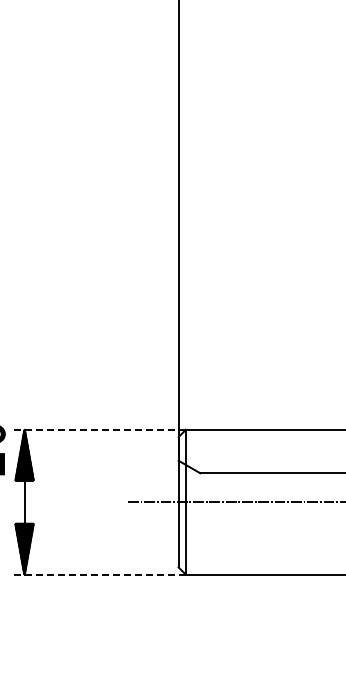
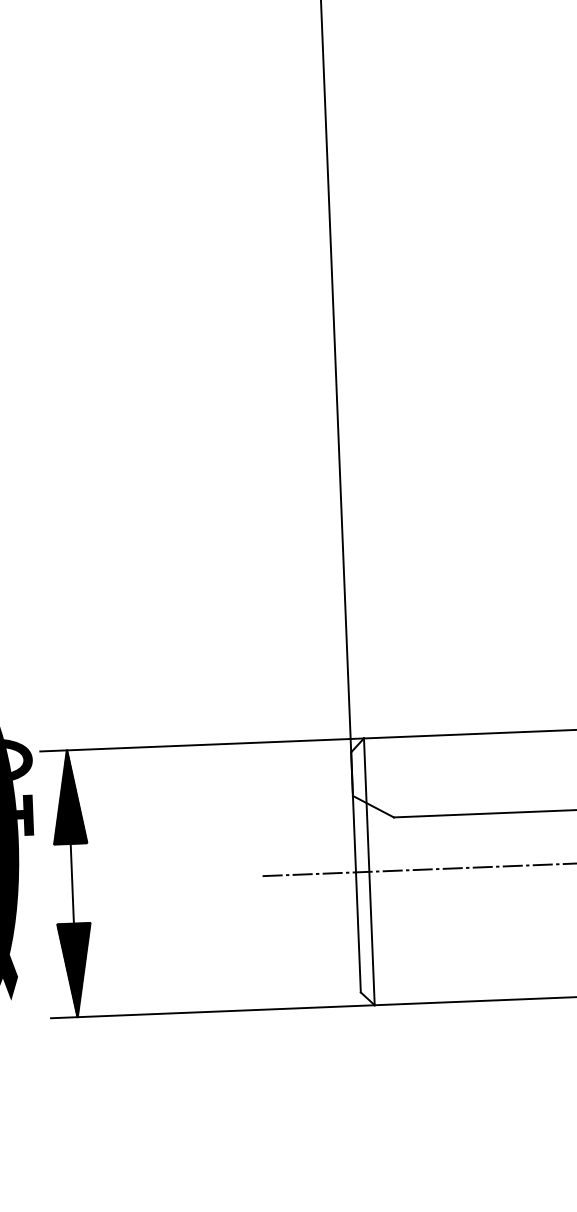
line: (97, 429) -> (201, 744), dashed -> solid
line: (97, 574) -> (211, 1011), dashed -> solid

